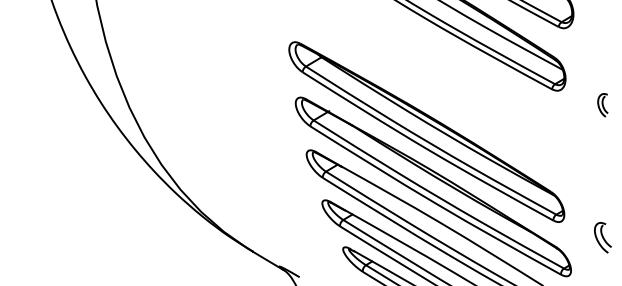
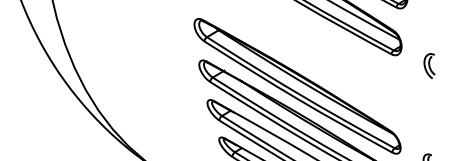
part: (602, 105) -> (429, 66), size x1.43

